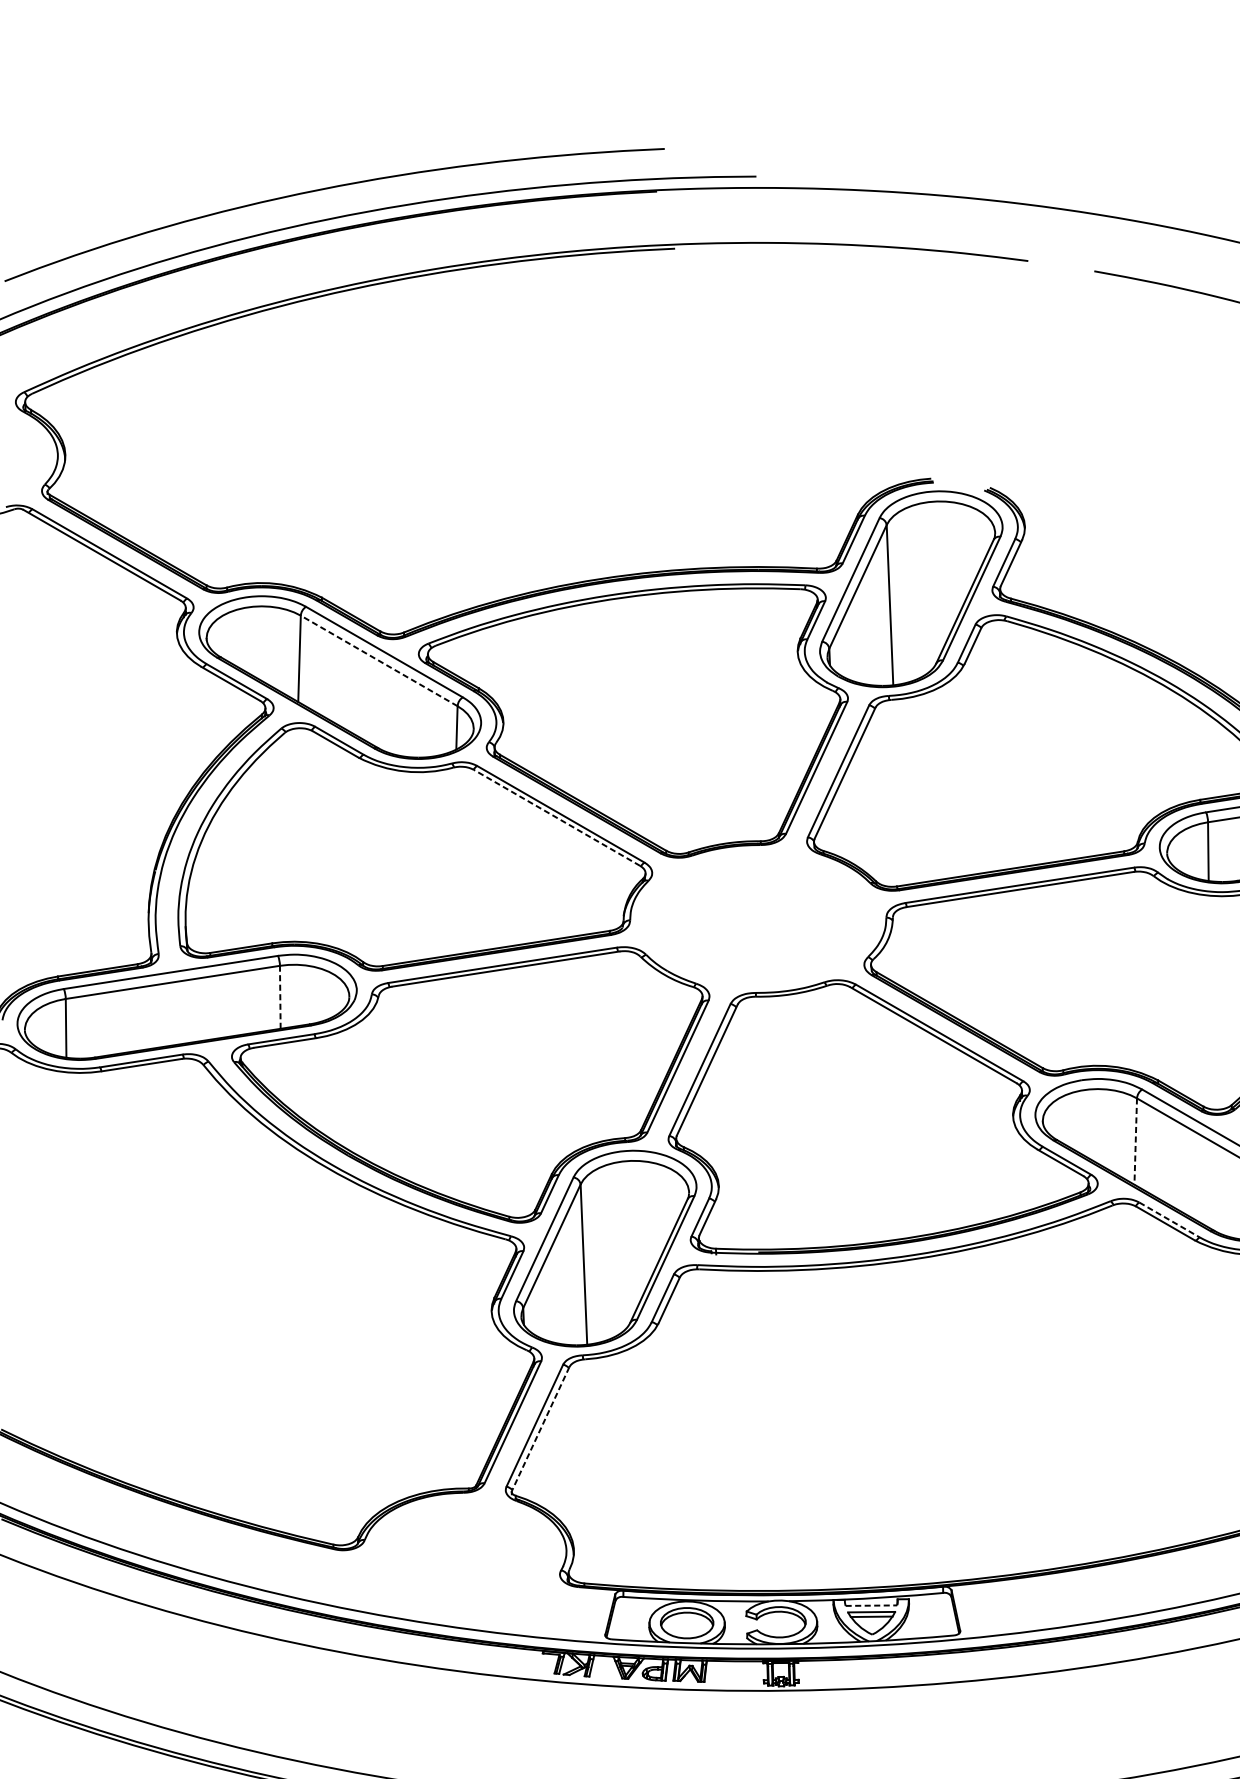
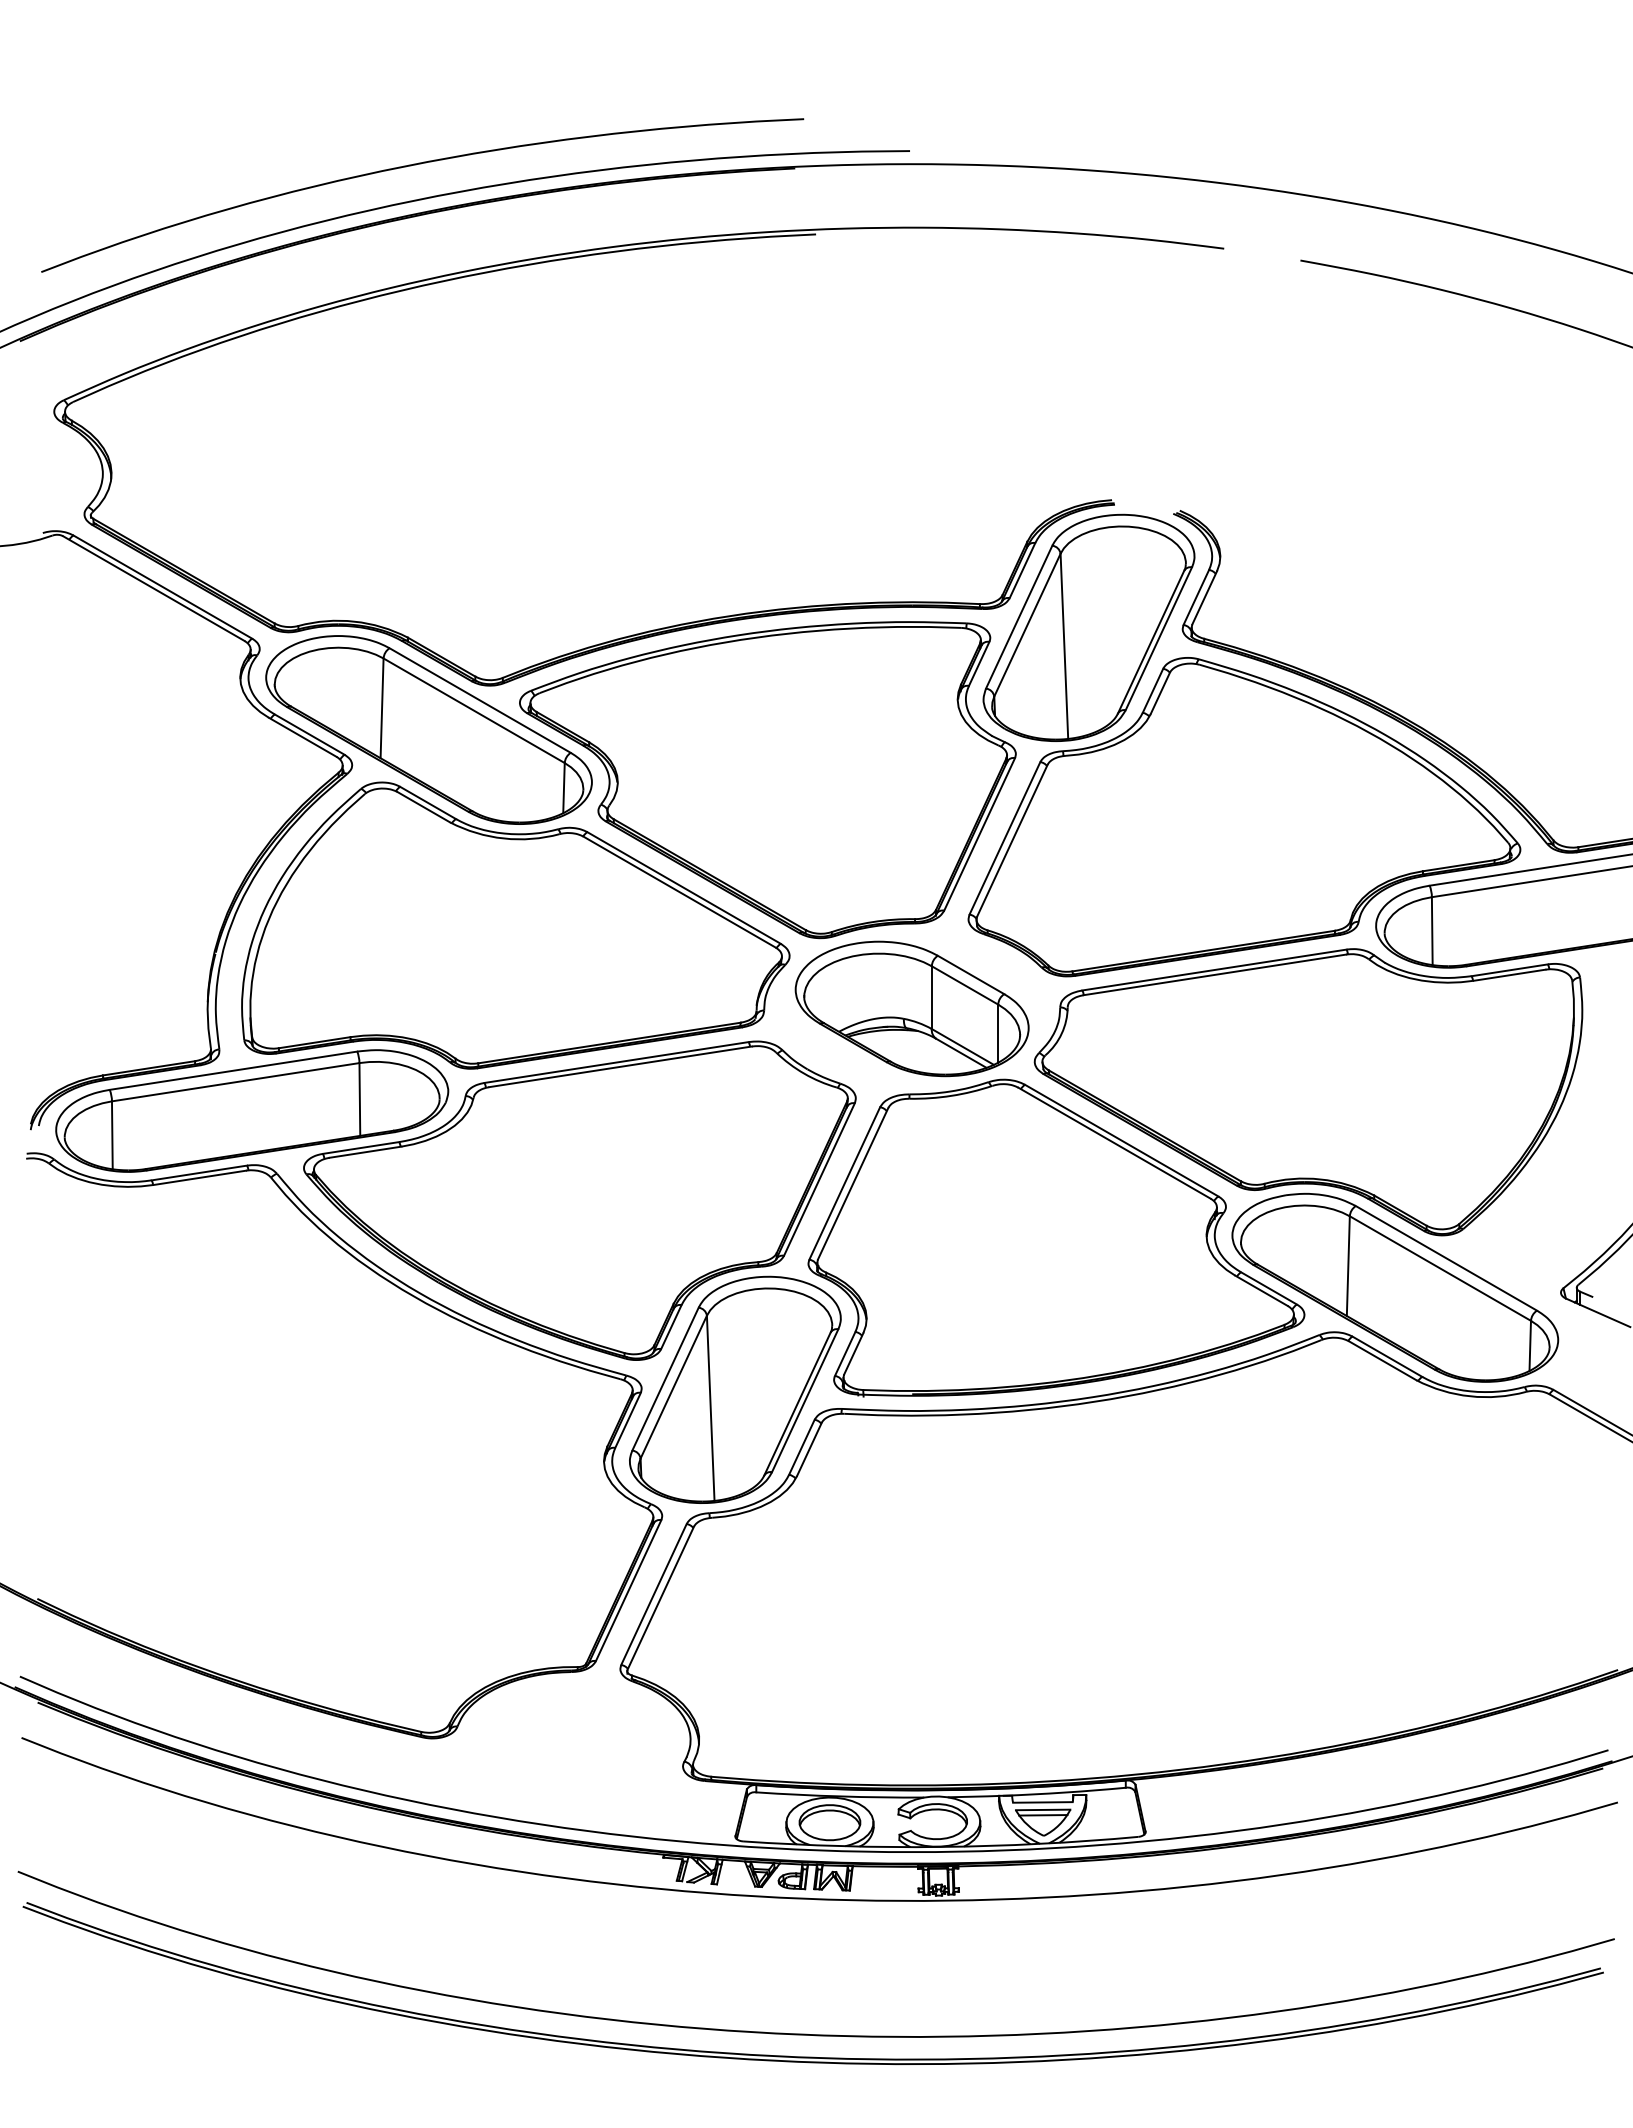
line: (379, 660) -> (474, 710), dashed -> solid
line: (556, 818) -> (679, 892), dashed -> solid
part: (757, 918) -> (911, 1008), added
line: (279, 996) -> (359, 1098), dashed -> solid
line: (1135, 1141) -> (1348, 1266), dashed -> solid
line: (1169, 1219) -> (1387, 1356), dashed -> solid
line: (540, 1429) -> (660, 1598), dashed -> solid
line: (871, 1605) -> (1042, 1802), dashed -> solid

